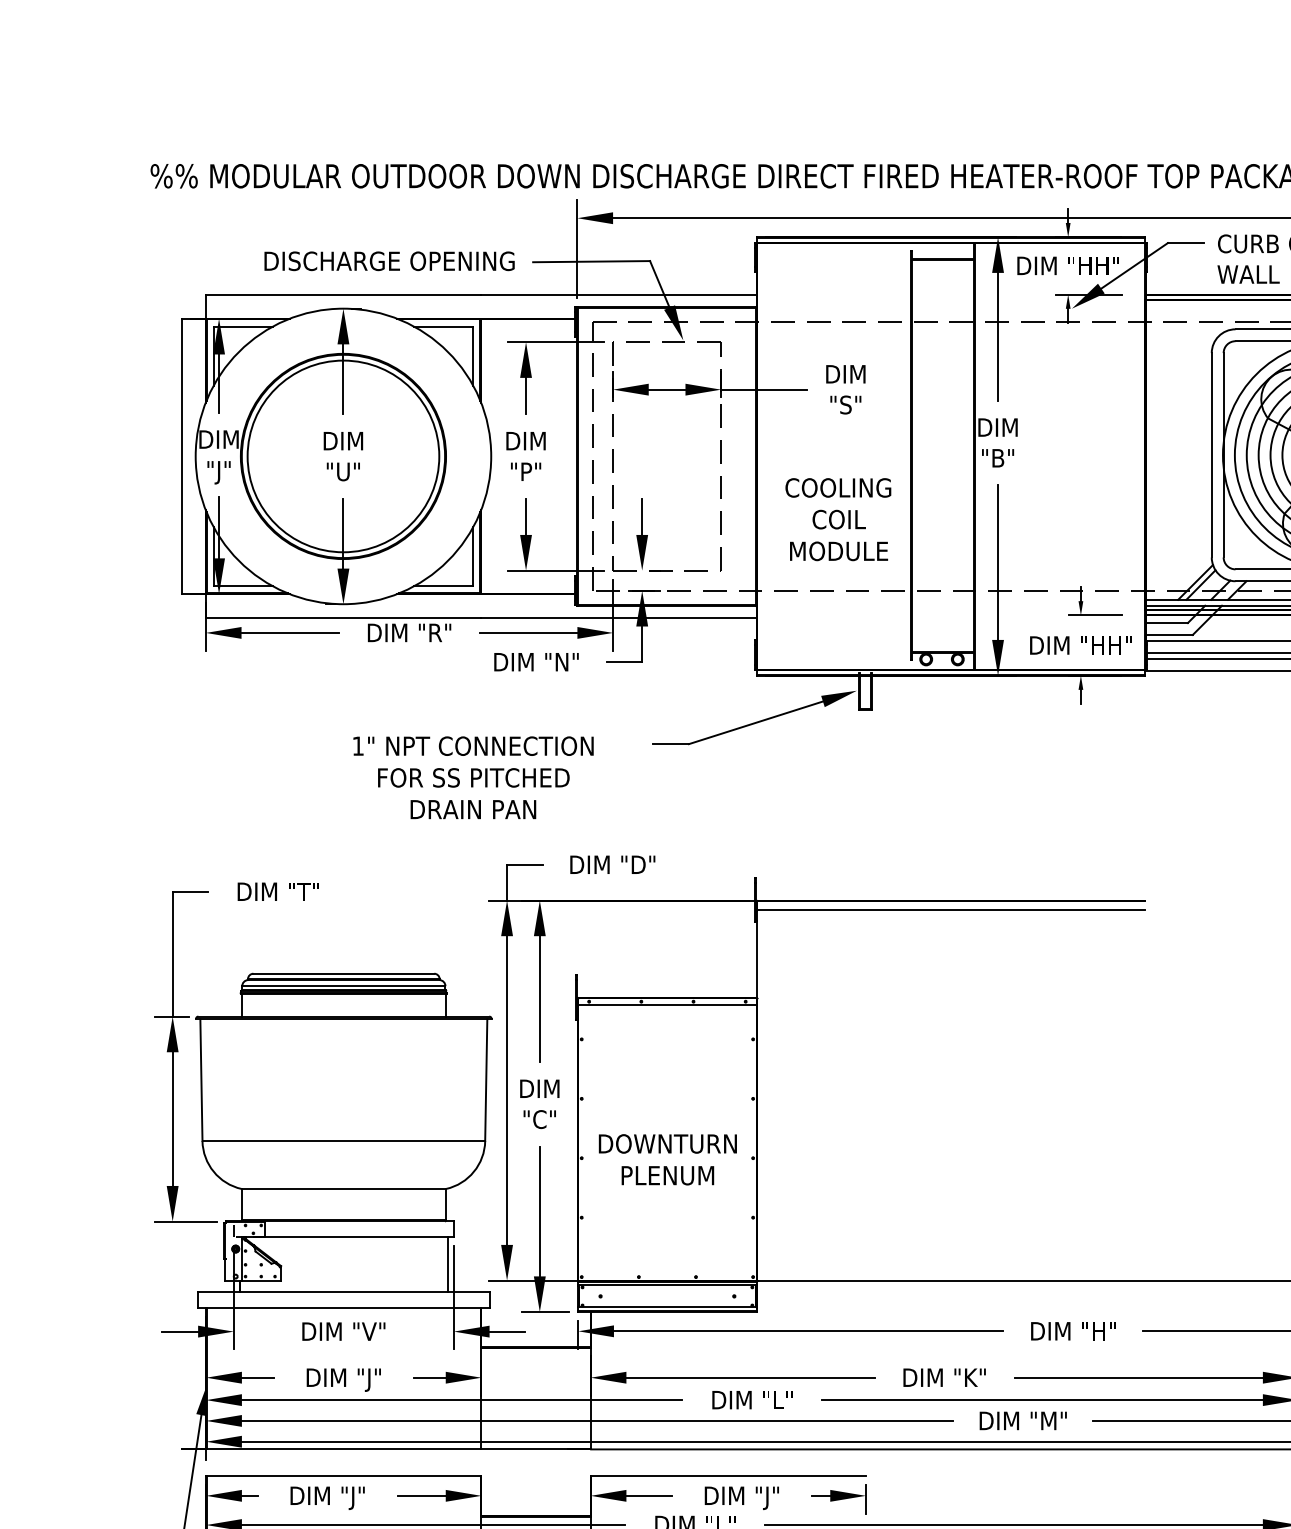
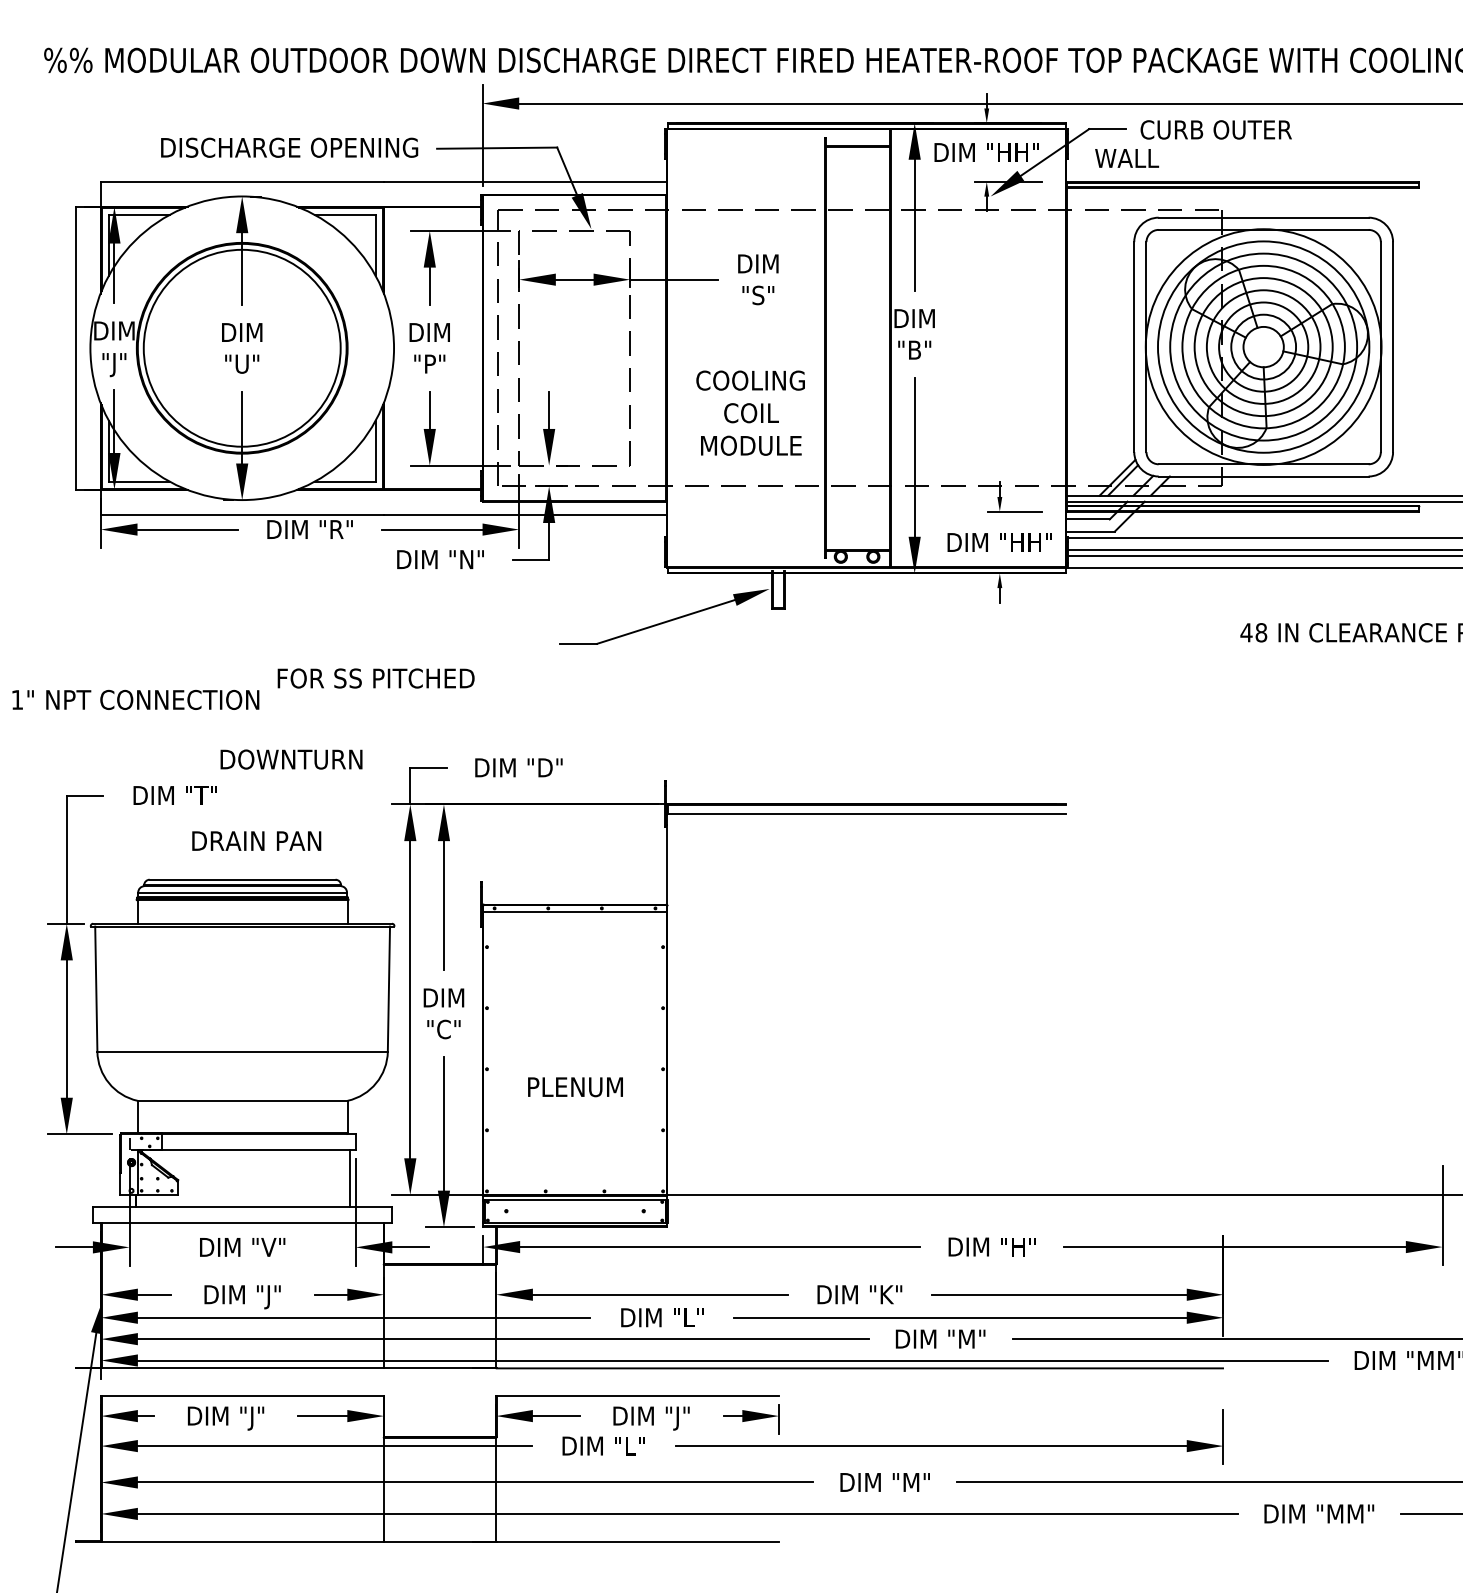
text: (1248, 274) -> (1127, 158), moved
text: (473, 745) -> (135, 699), moved
text: (473, 809) -> (256, 840), moved
text: (667, 1143) -> (291, 759), moved

